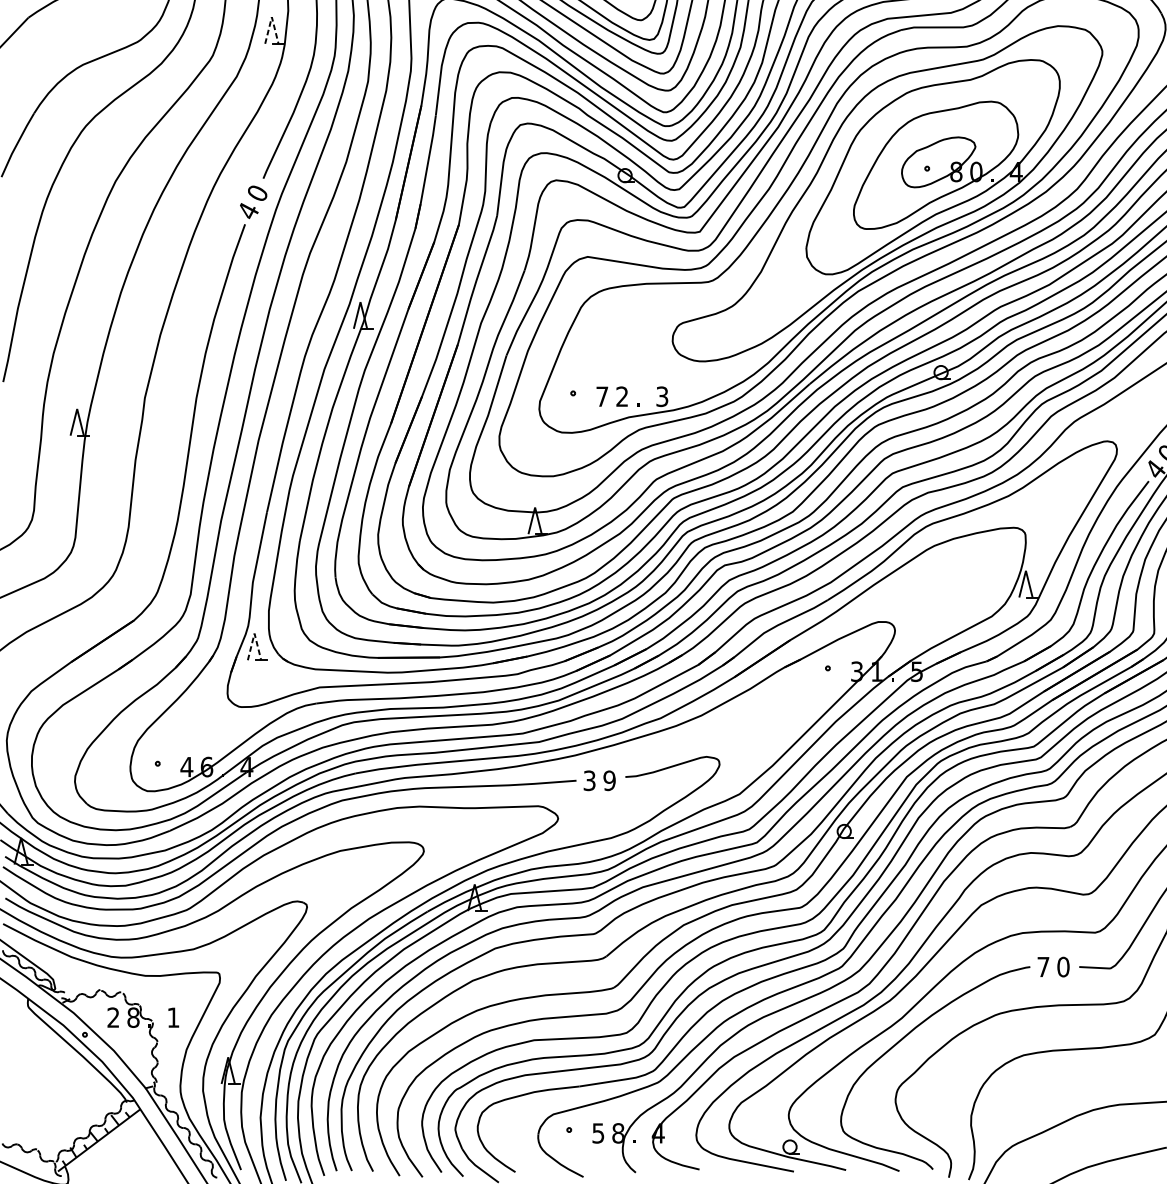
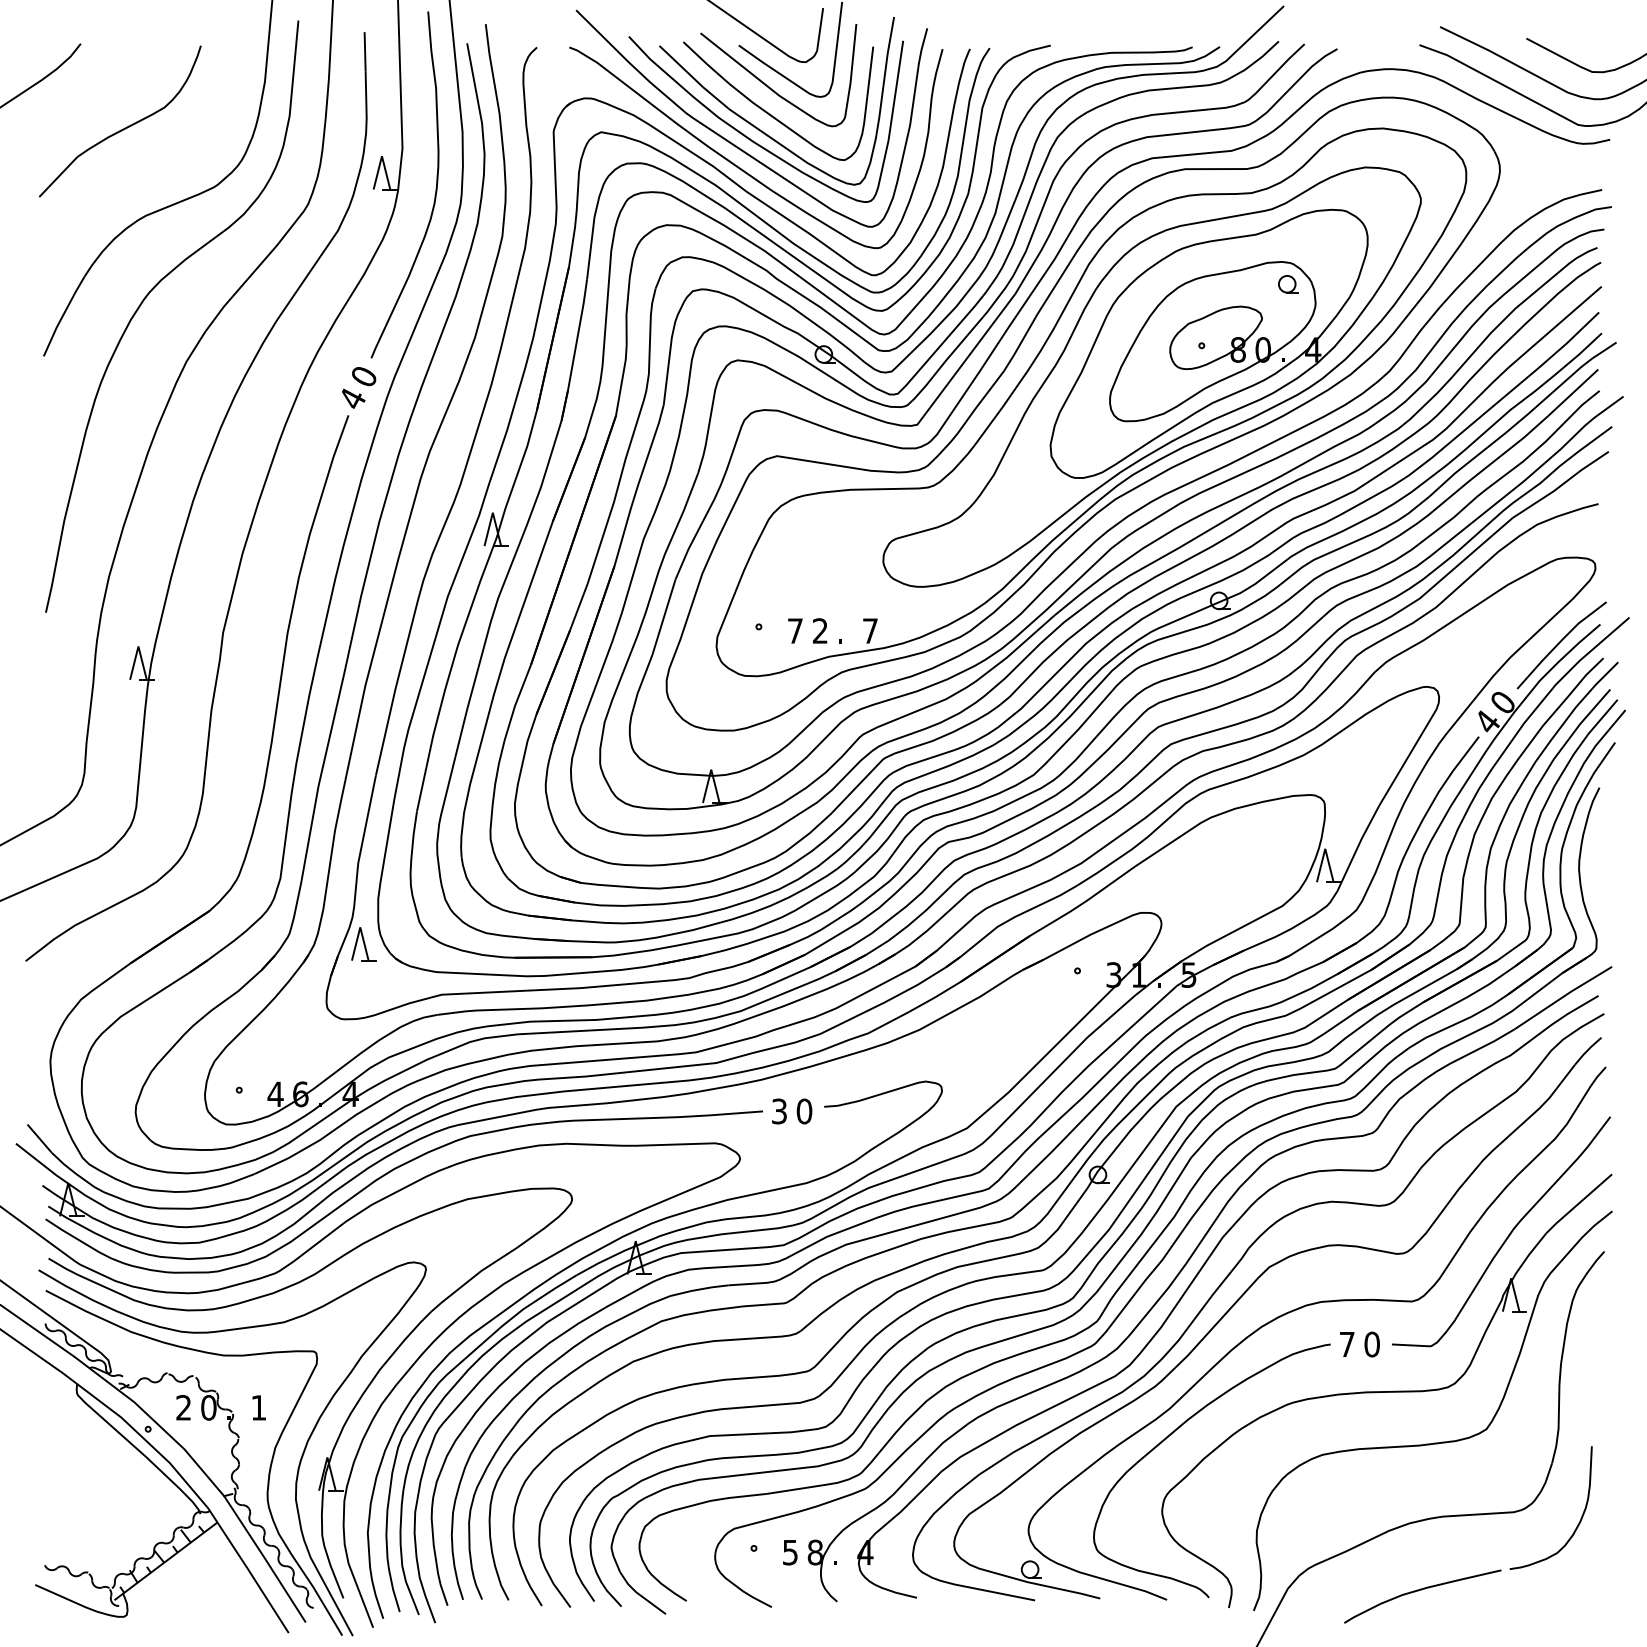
line: (271, 17) -> (381, 156), dashed -> solid
part: (996, 119) -> (1288, 284), added
text: (662, 396) -> (870, 630), 3 -> 7
line: (254, 633) -> (360, 927), dashed -> solid
text: (609, 780) -> (804, 1111), 9 -> 0
text: (133, 1017) -> (208, 1407), 8 -> 0

